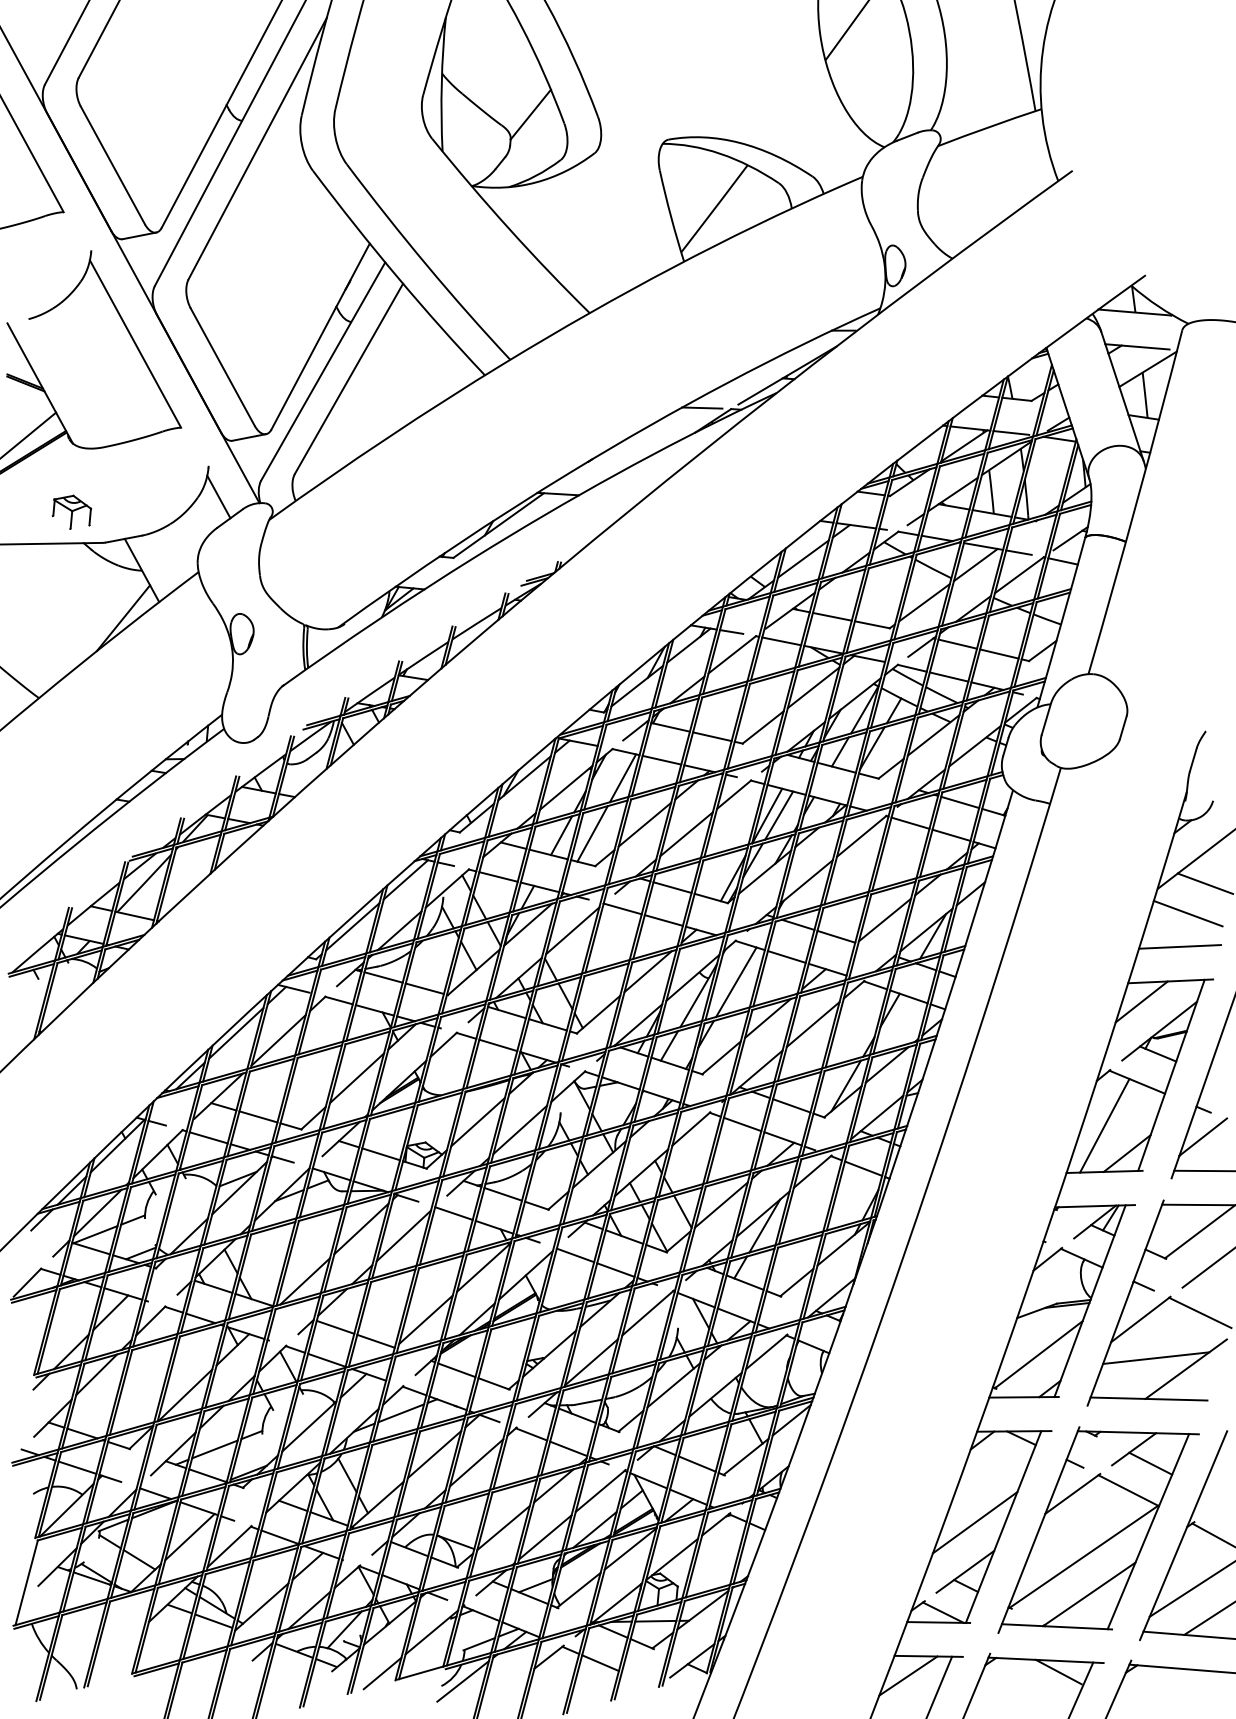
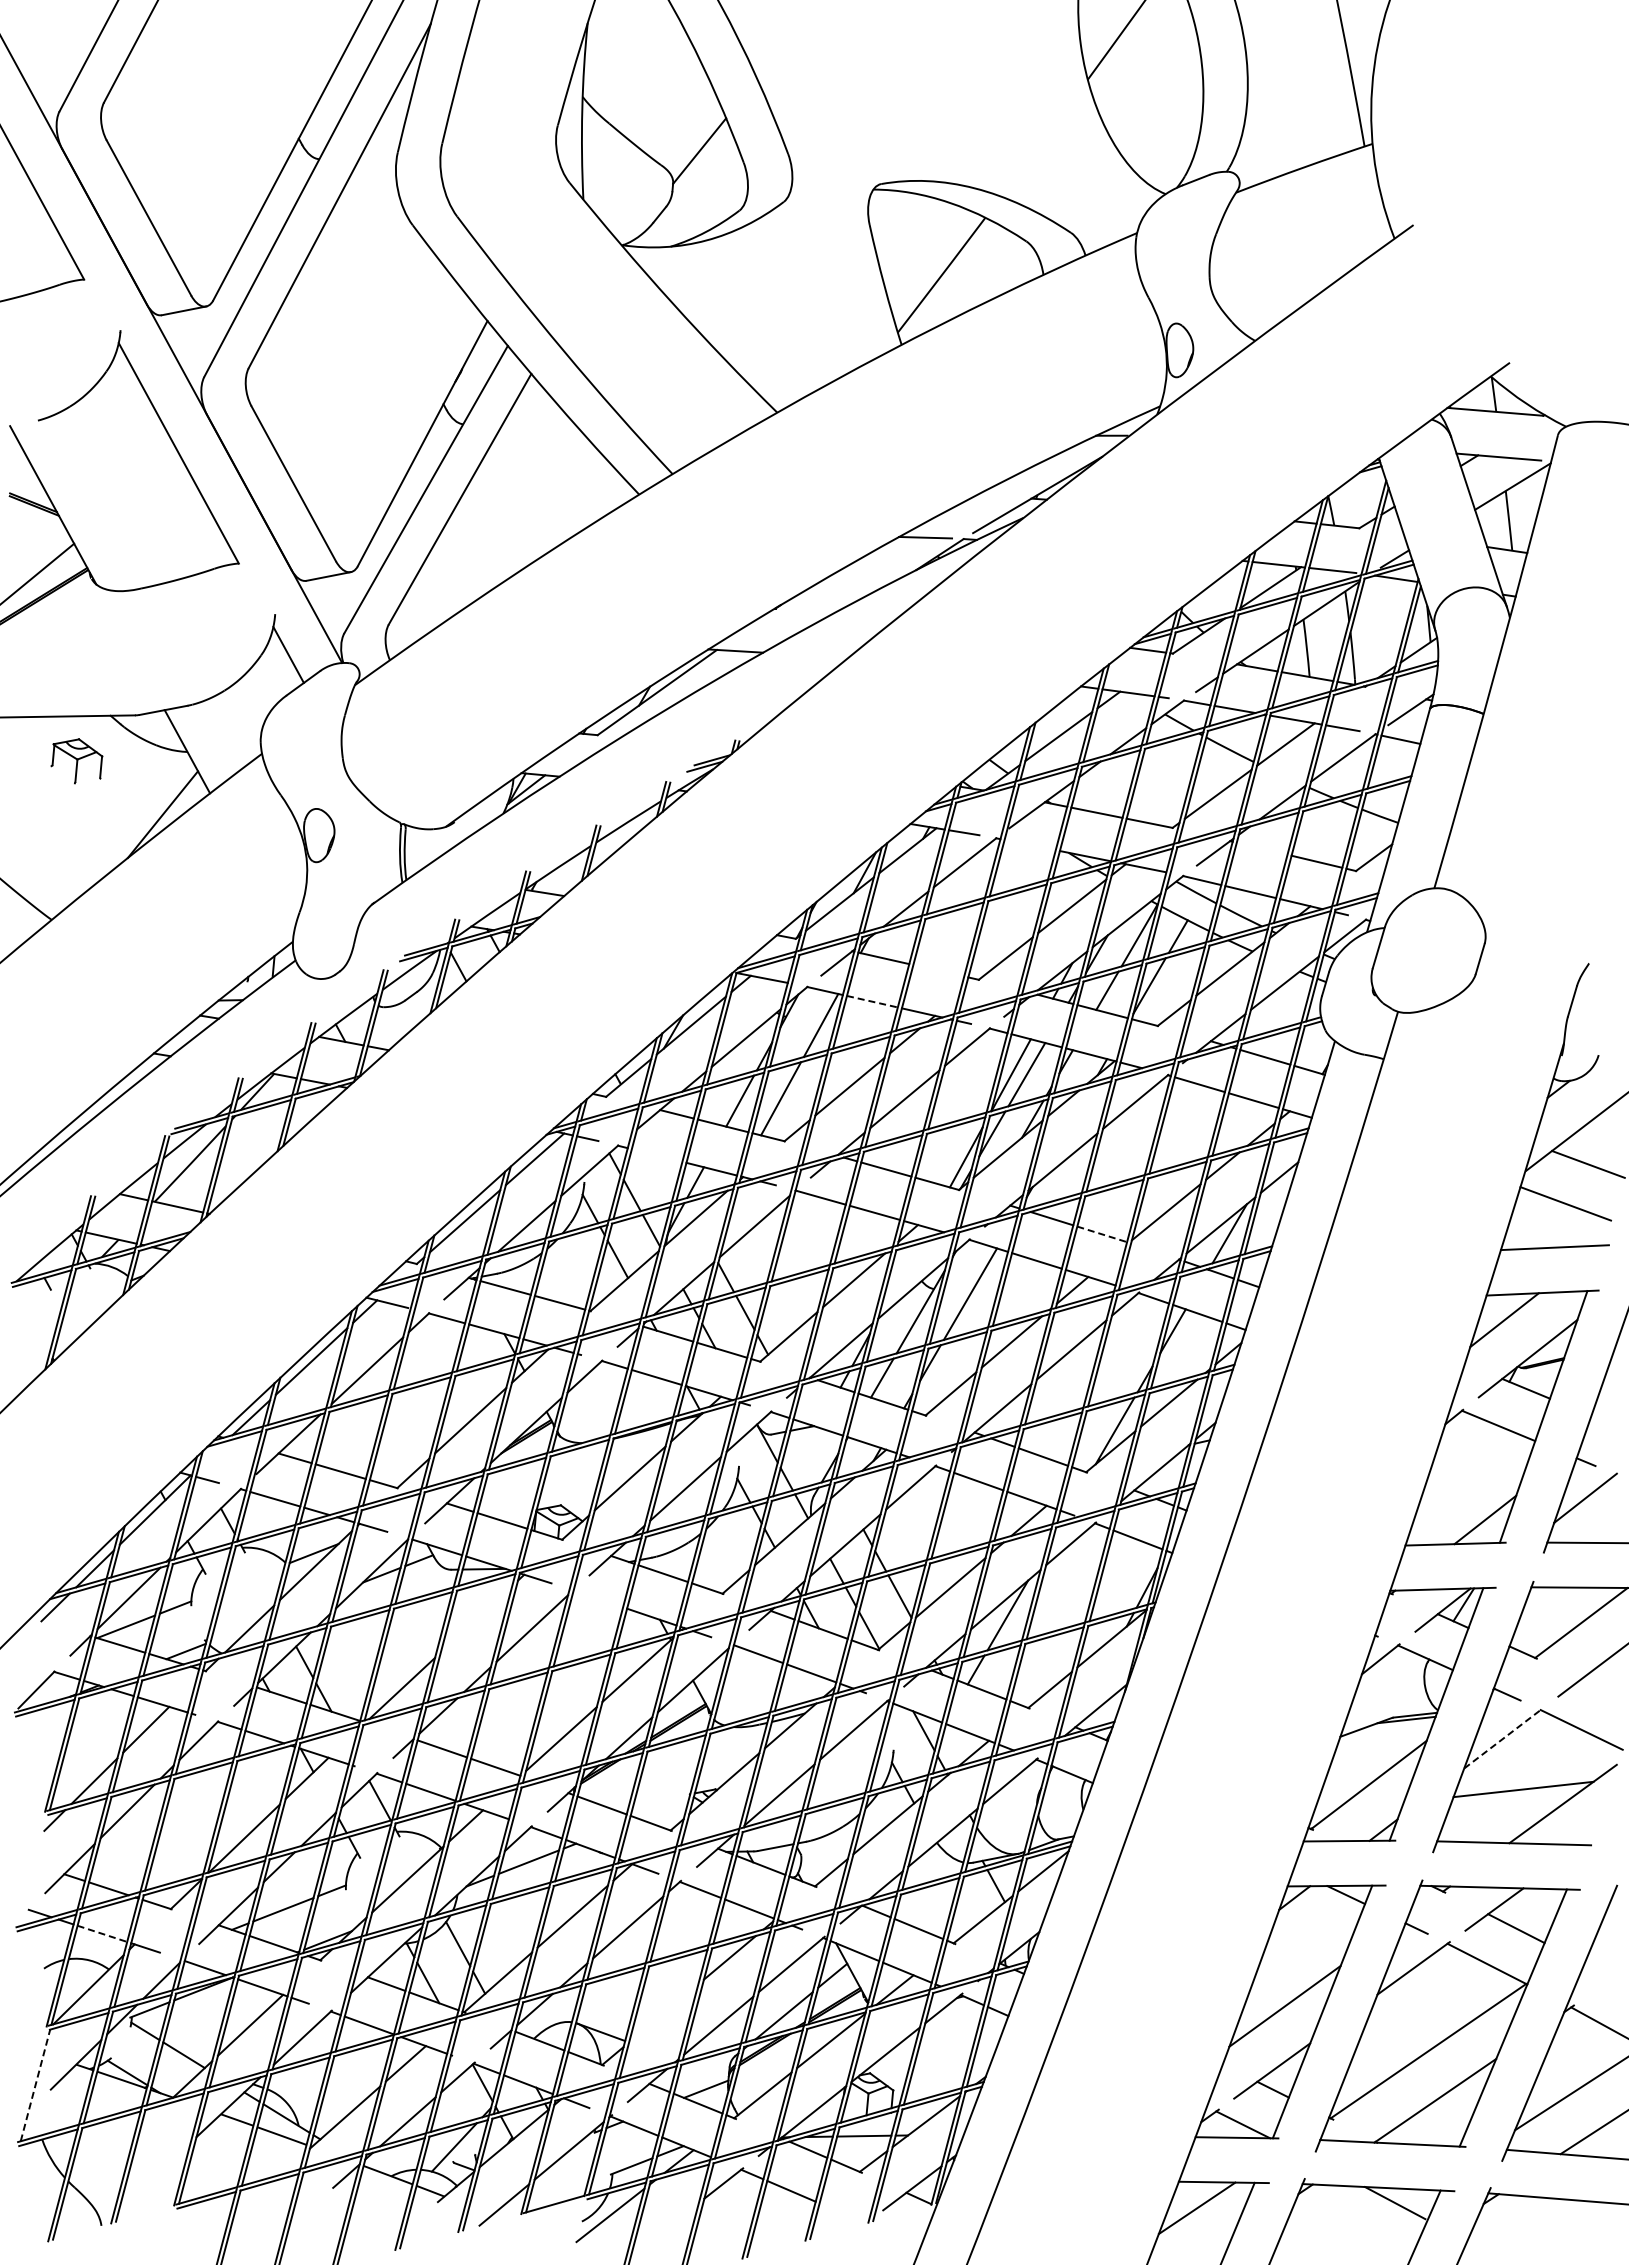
part: (71, 512) -> (76, 761), moved
line: (781, 641) -> (1029, 845), removed
line: (957, 643) -> (1261, 848), removed
line: (712, 736) -> (938, 970), removed
line: (662, 760) -> (872, 1001), solid -> dashed
line: (498, 876) -> (656, 1155), removed
line: (836, 936) -> (1102, 1234), solid -> dashed
line: (1104, 1125) -> (1455, 1483), removed
line: (454, 1213) -> (598, 1598), removed
line: (361, 1228) -> (476, 1618), removed
line: (1140, 1319) -> (1503, 1738), solid -> dashed
line: (77, 1468) -> (102, 1934), solid -> dashed
line: (503, 1528) -> (663, 2013), removed
line: (26, 1582) -> (35, 2085), solid -> dashed

